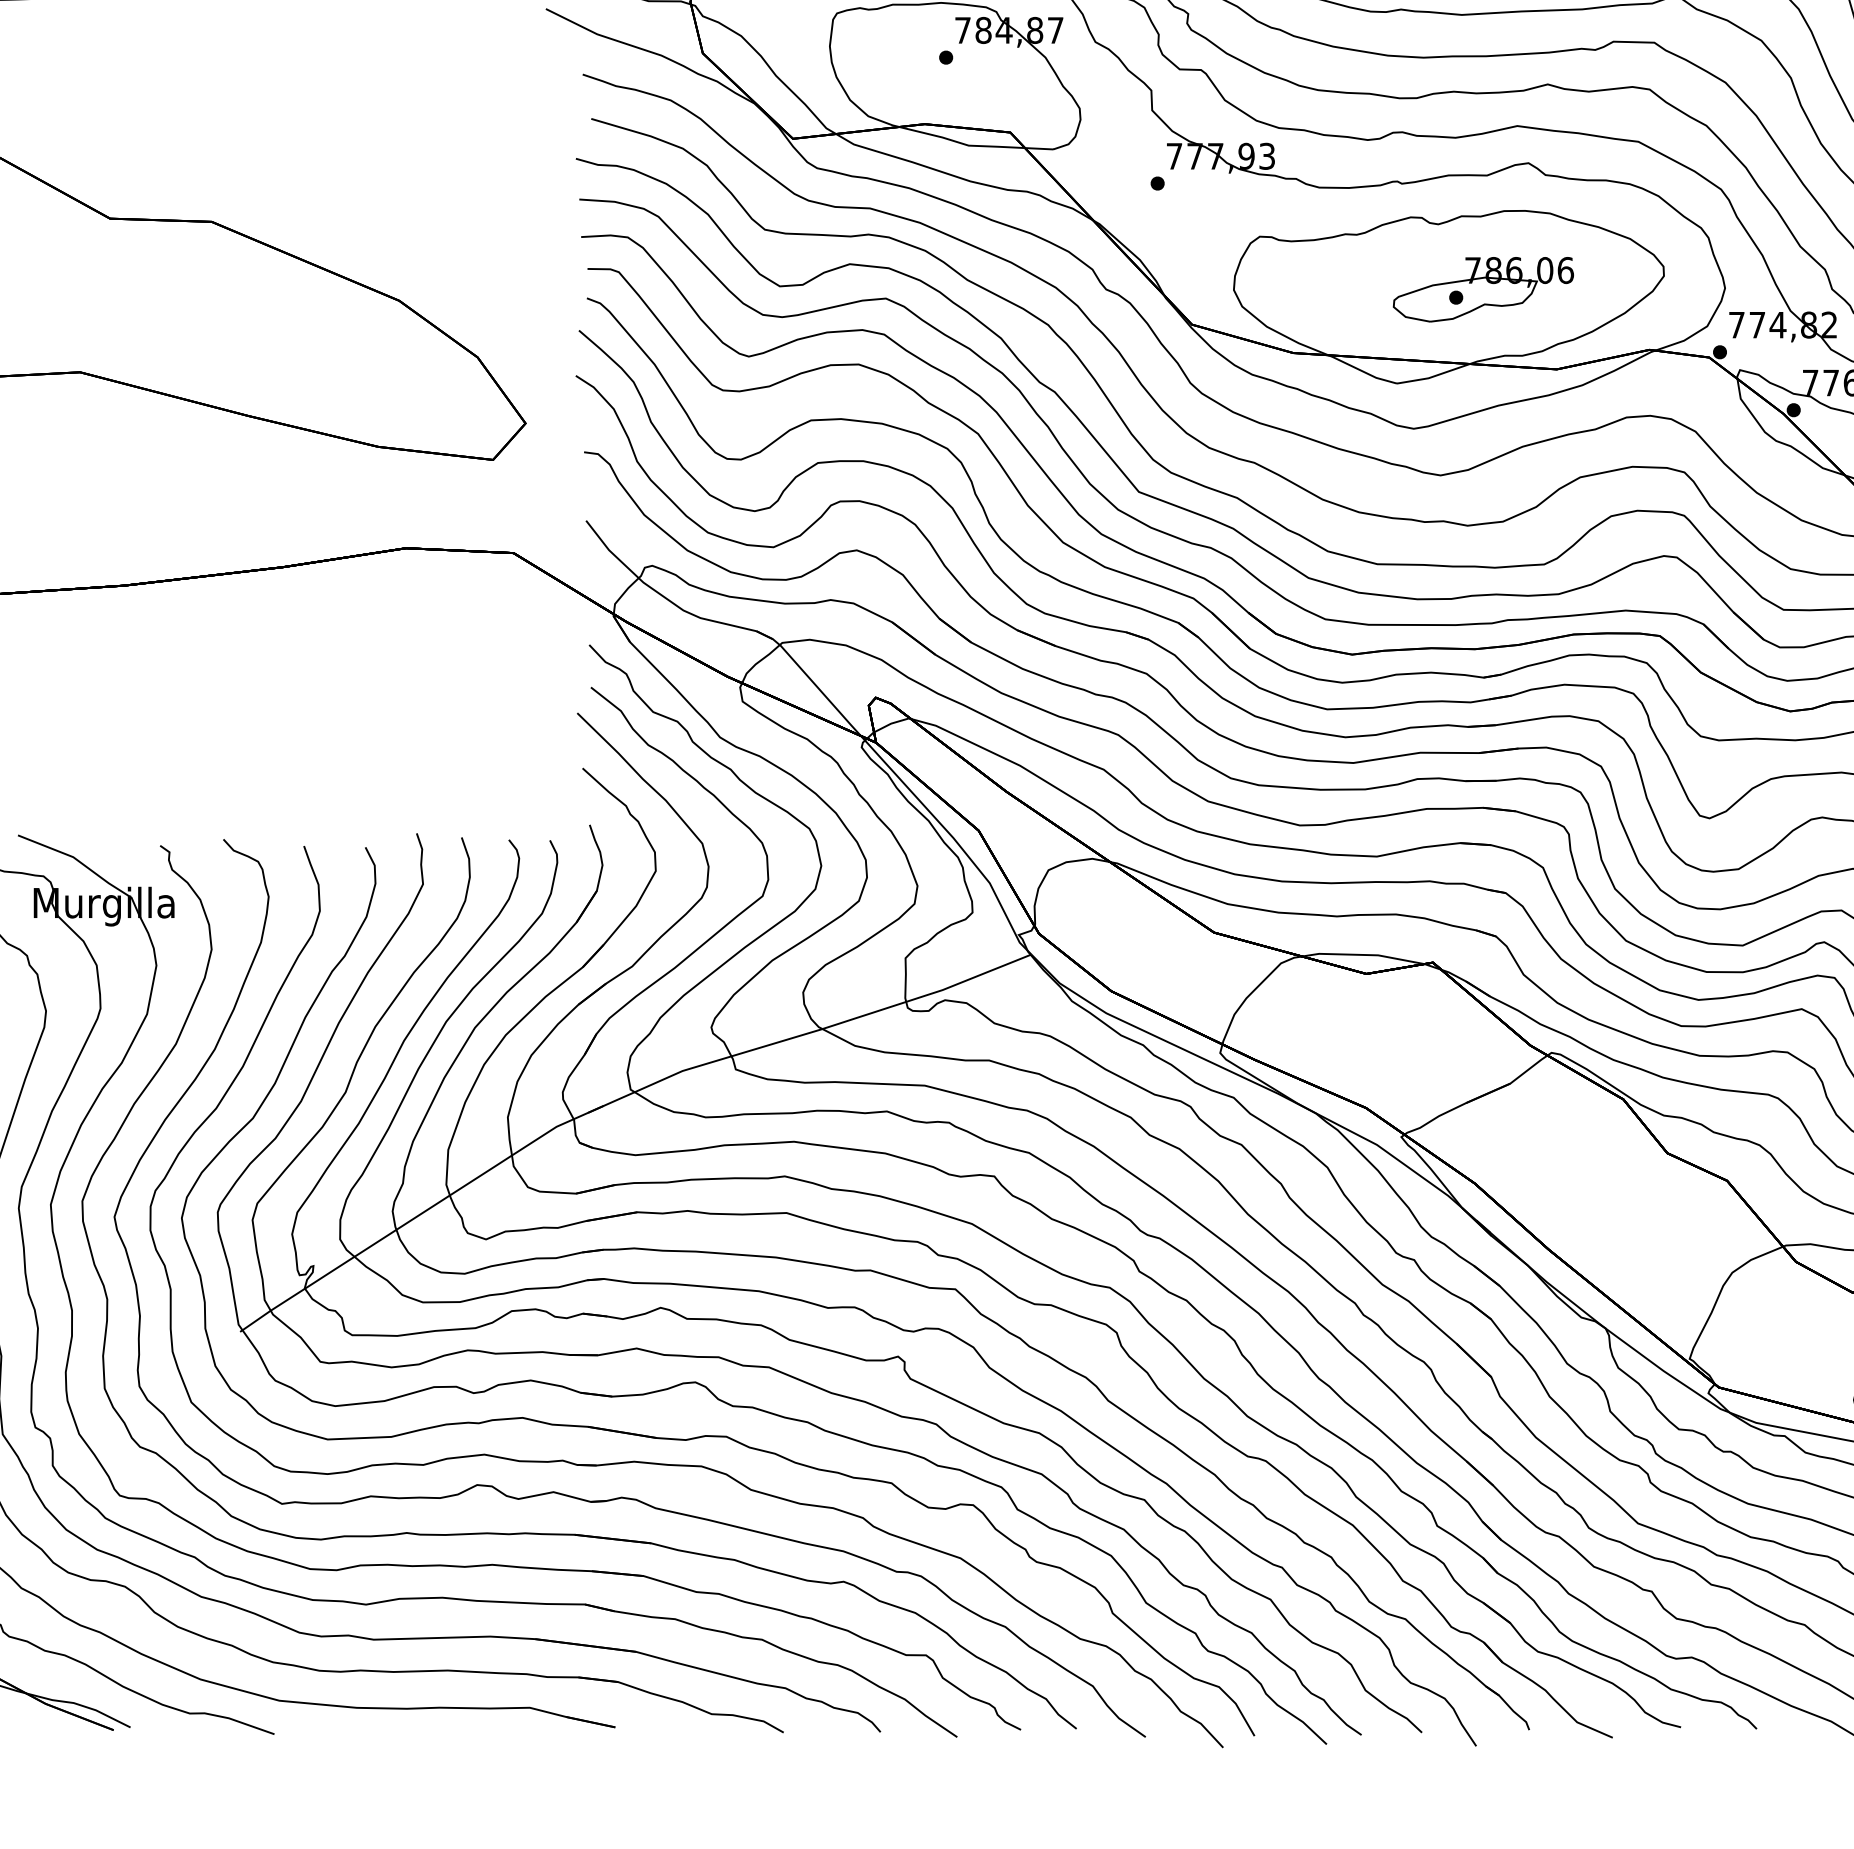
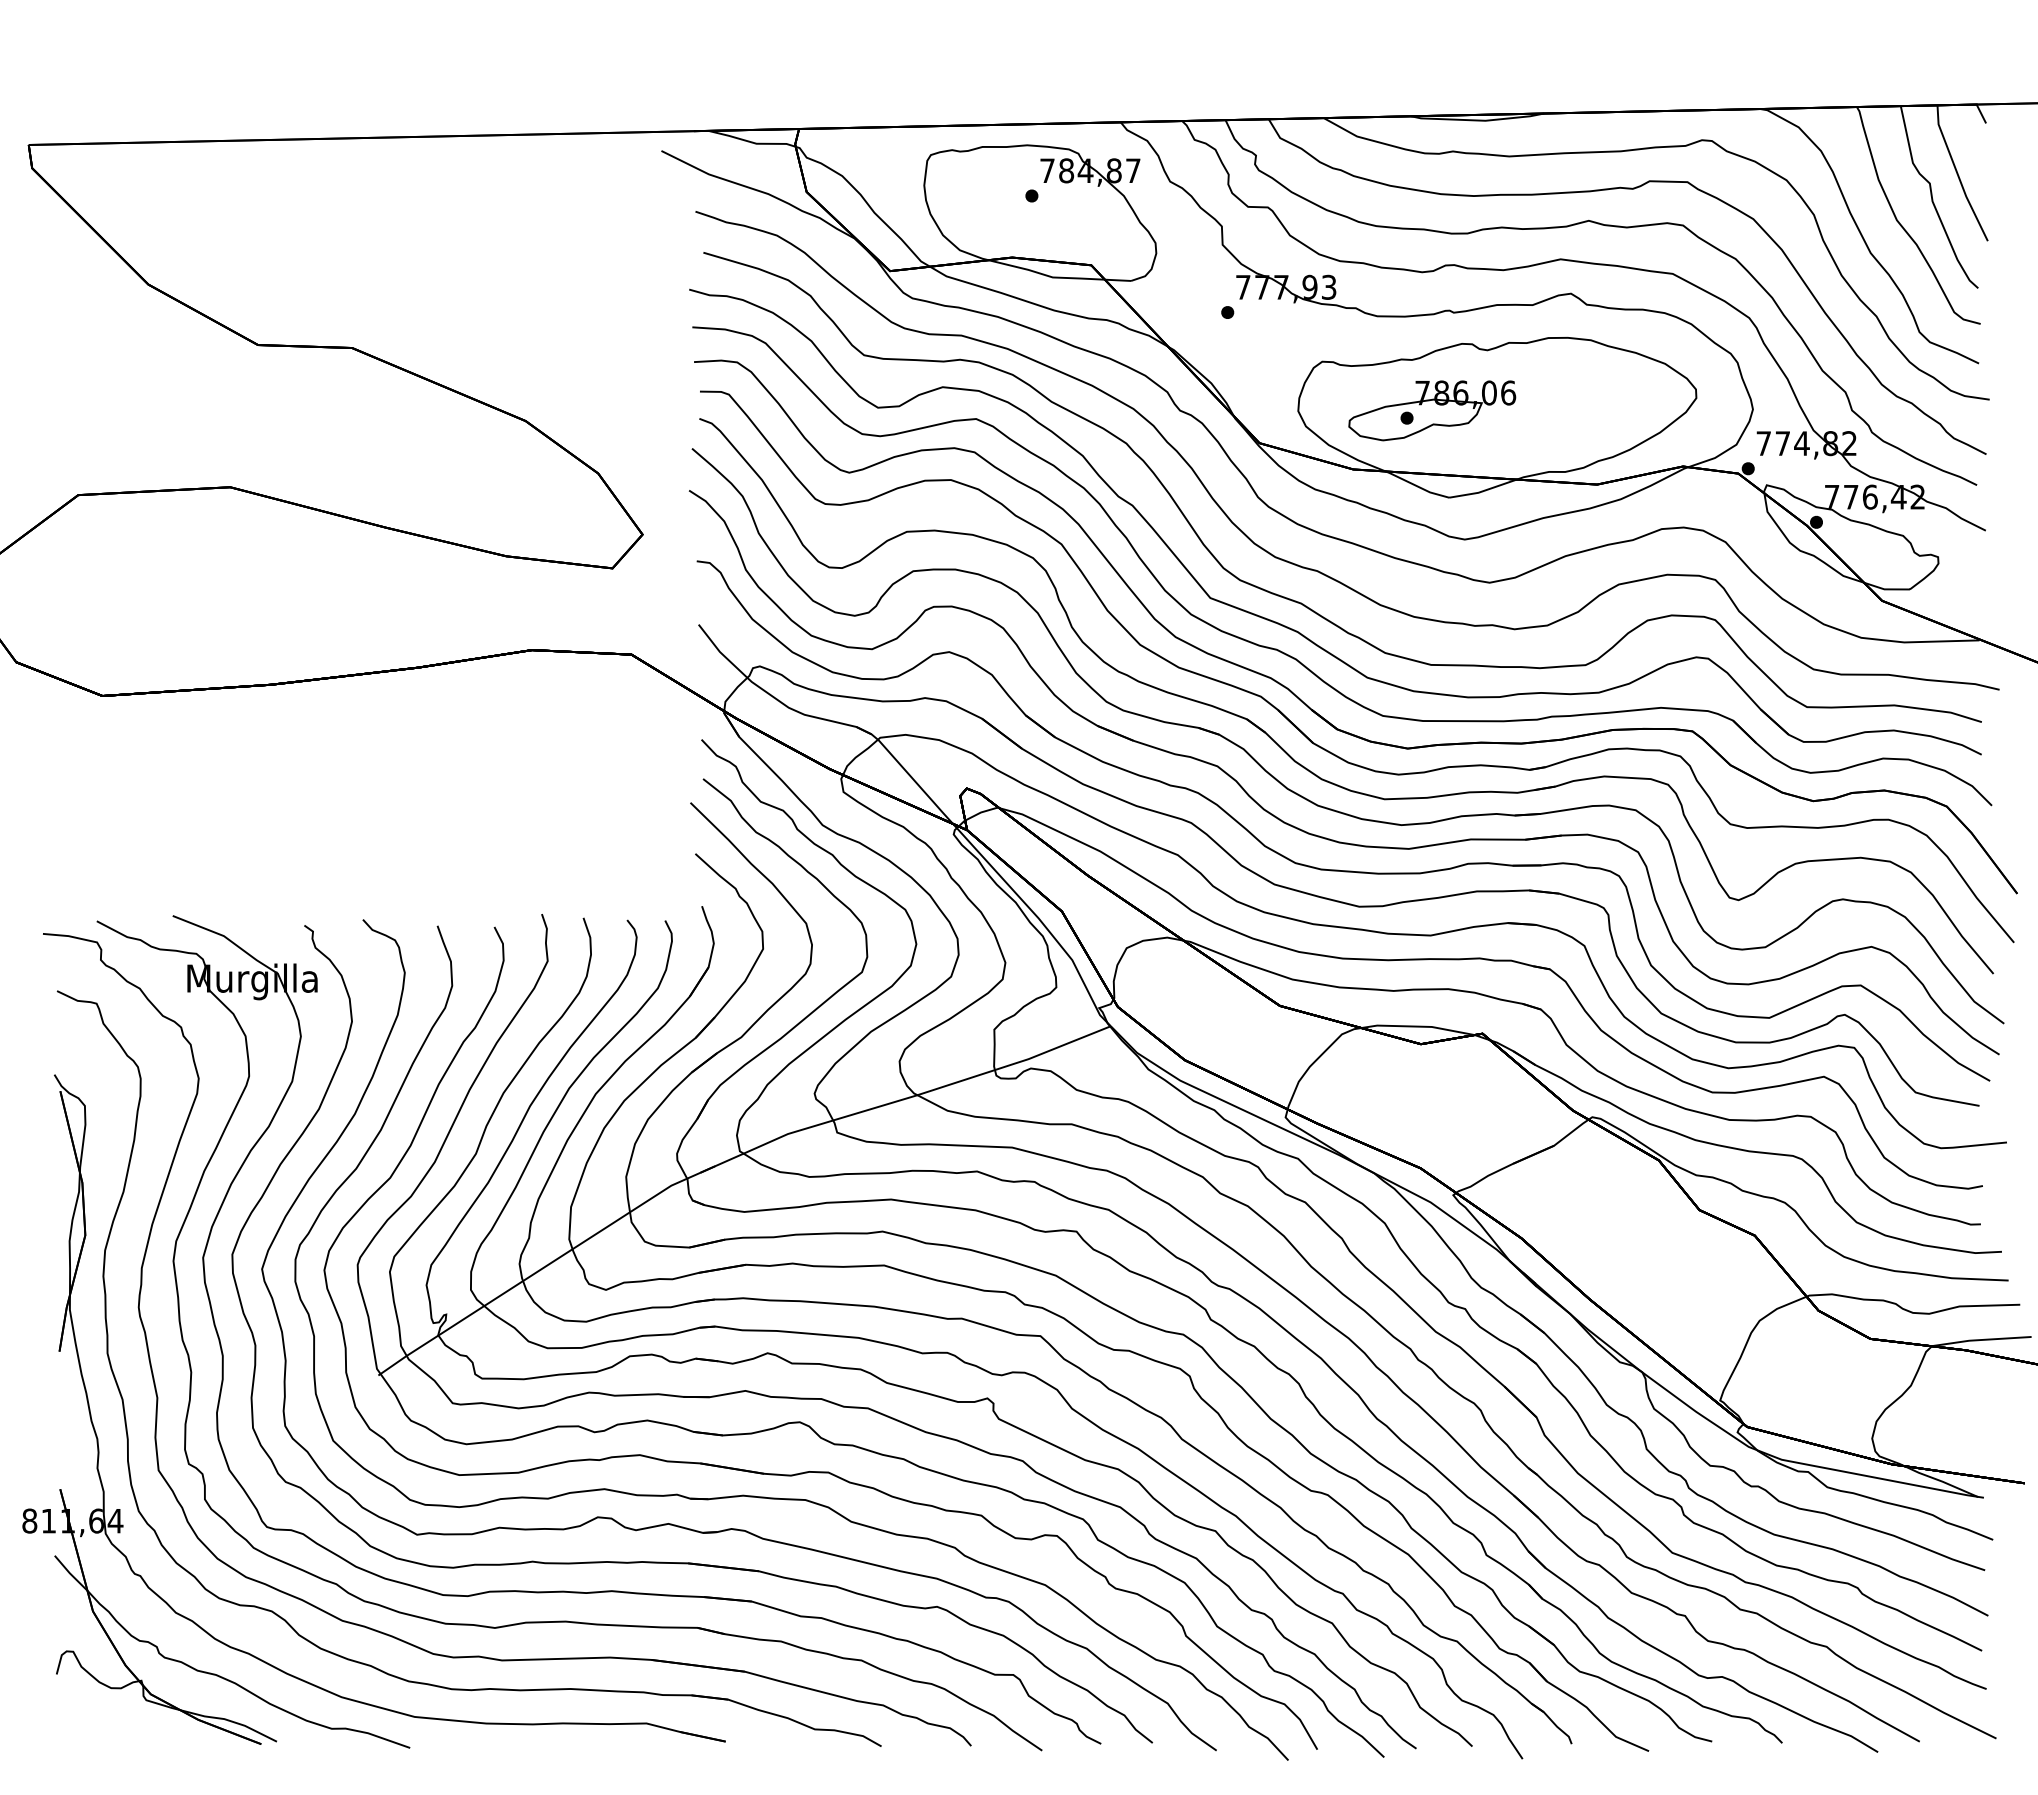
part: (1483, 289) -> (1432, 410), moved

